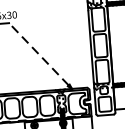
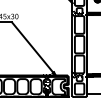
line: (38, 54) -> (32, 47), dashed -> solid

